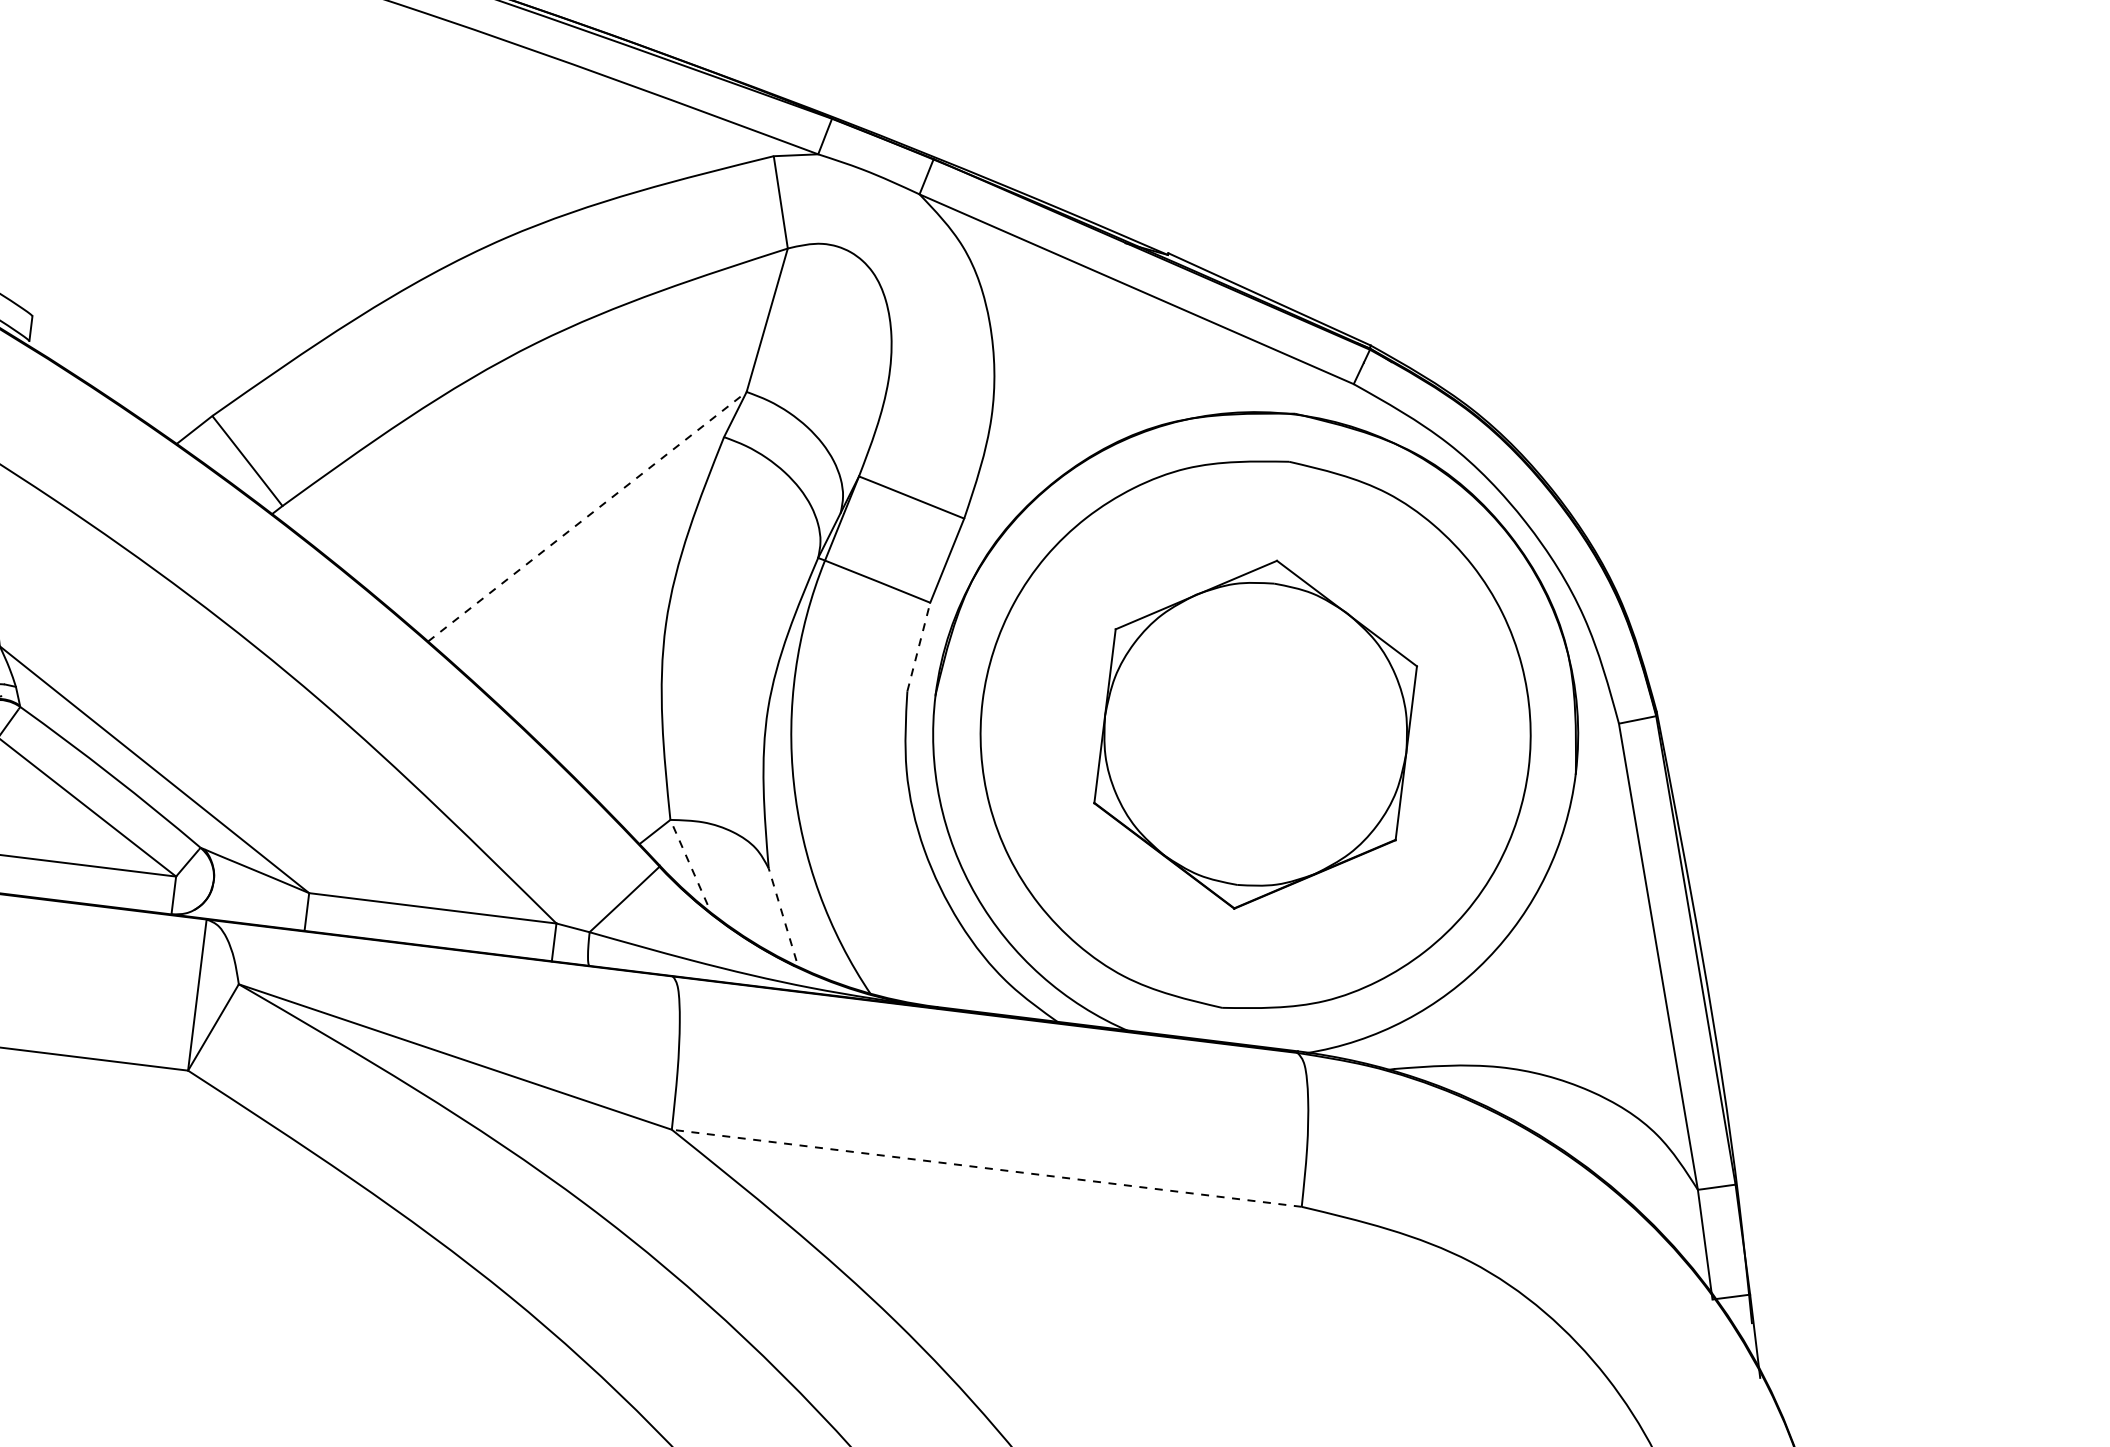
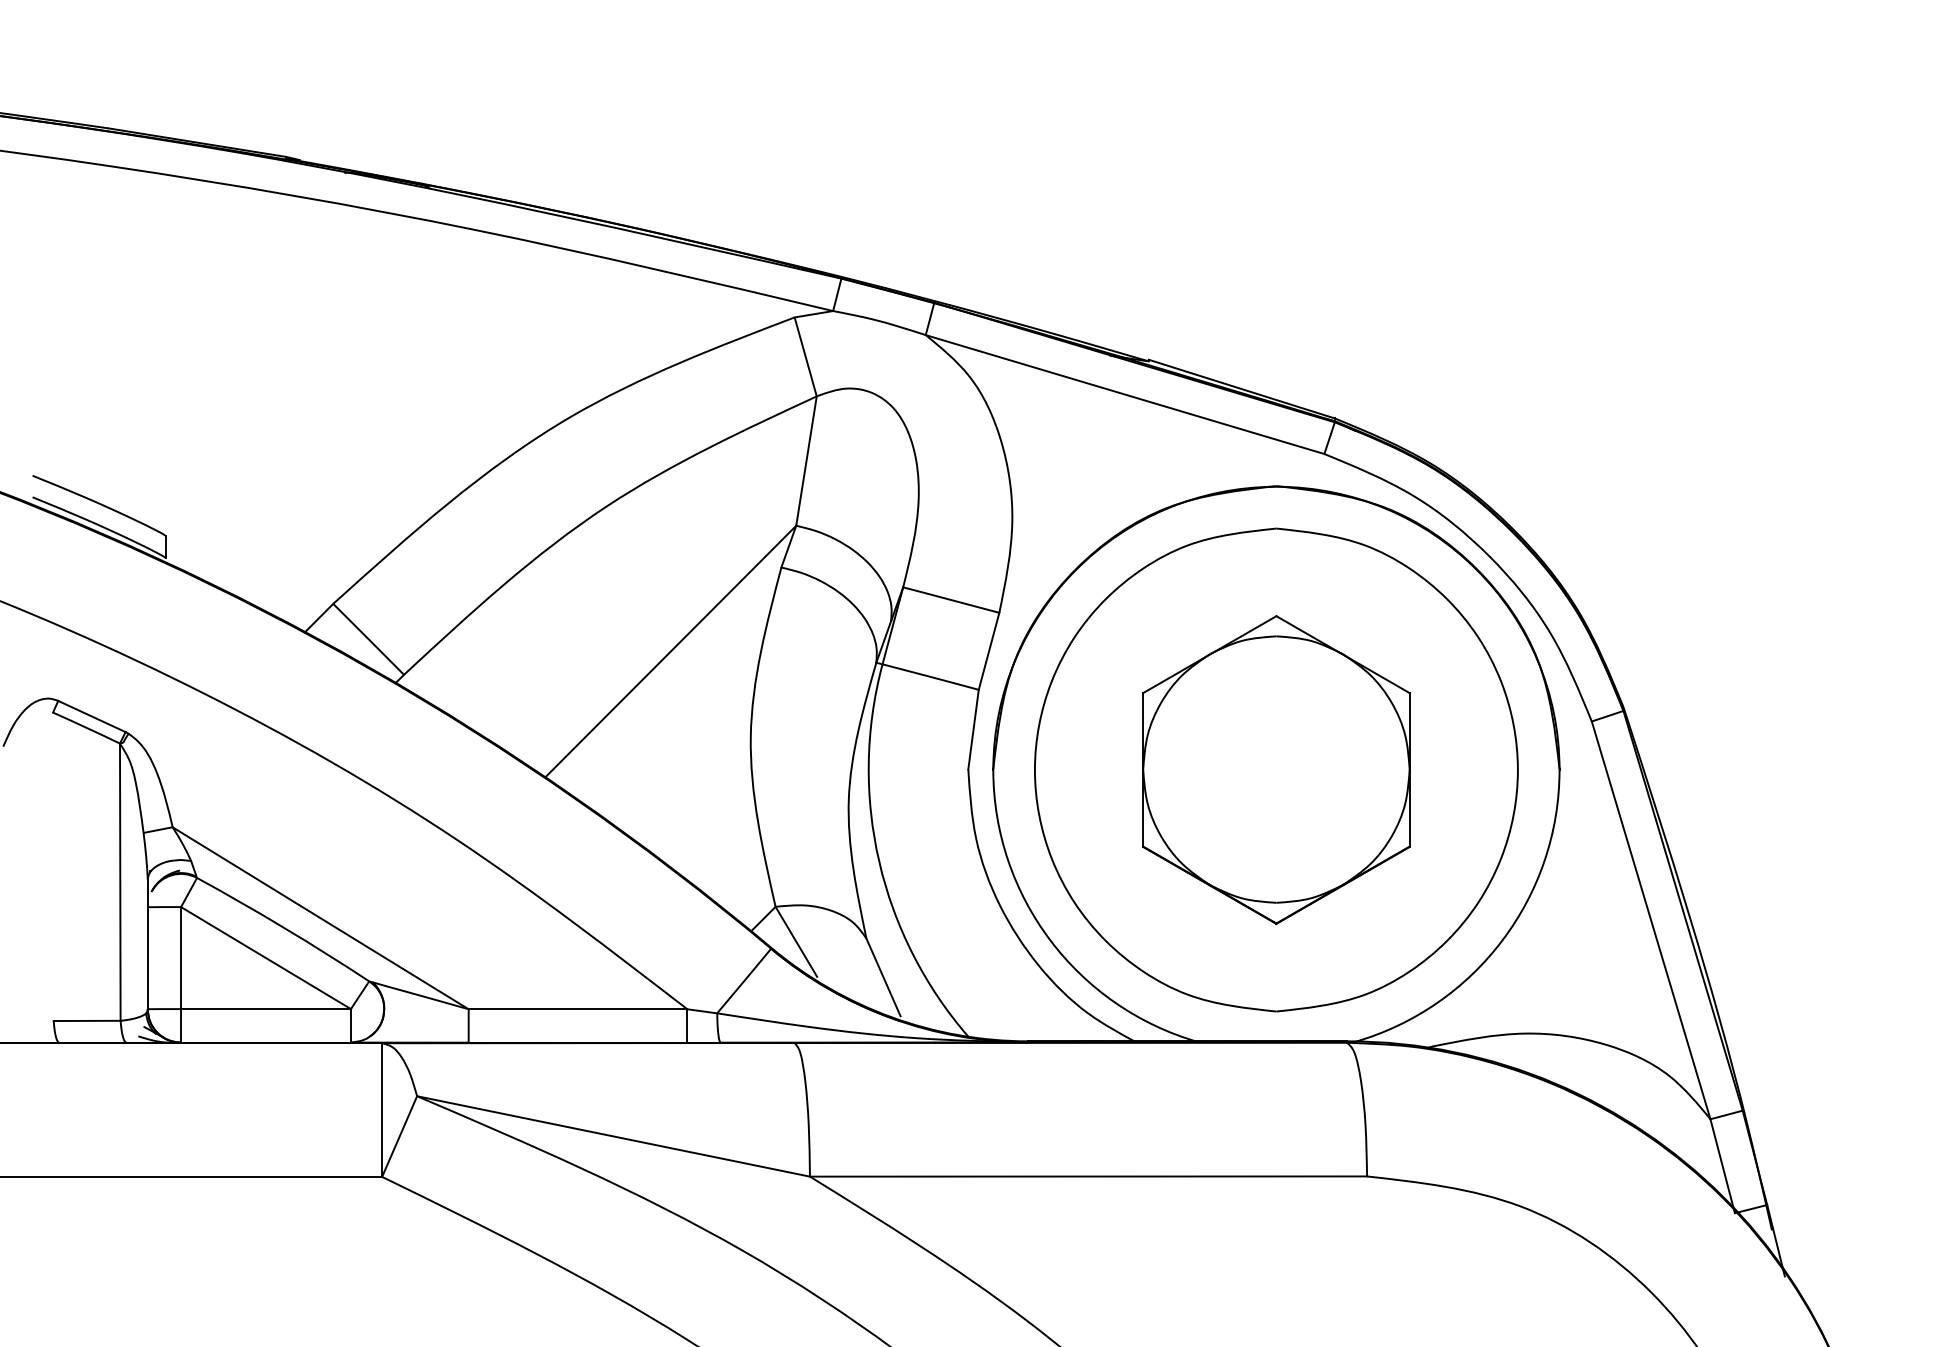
line: (587, 516) -> (670, 651), dashed -> solid
line: (918, 646) -> (973, 729), dashed -> solid
line: (689, 862) -> (796, 941), dashed -> solid
line: (782, 913) -> (883, 976), dashed -> solid
line: (986, 1168) -> (1088, 1176), dashed -> solid

